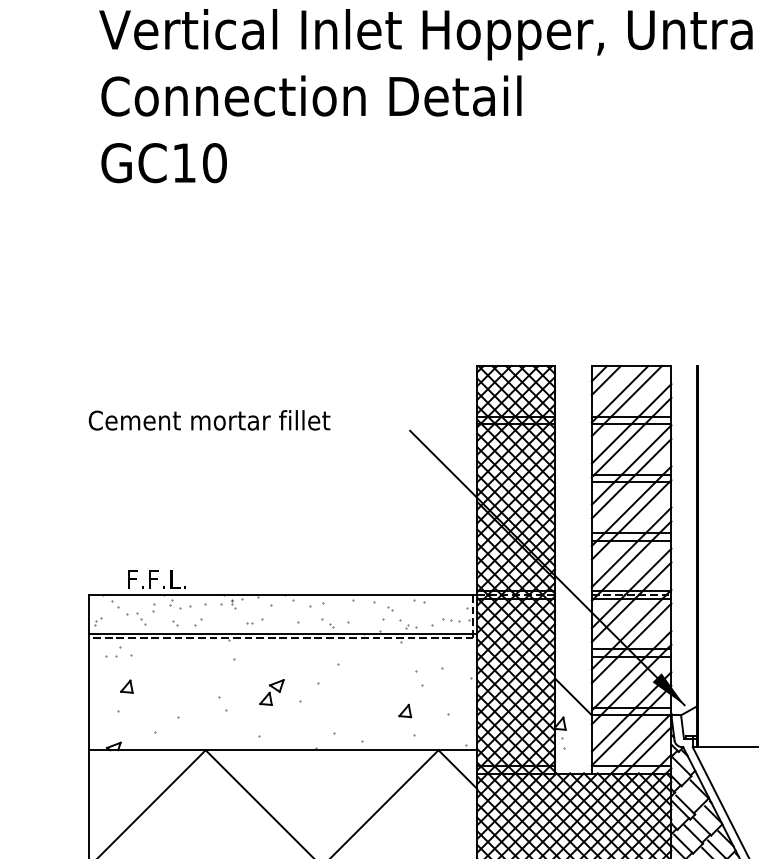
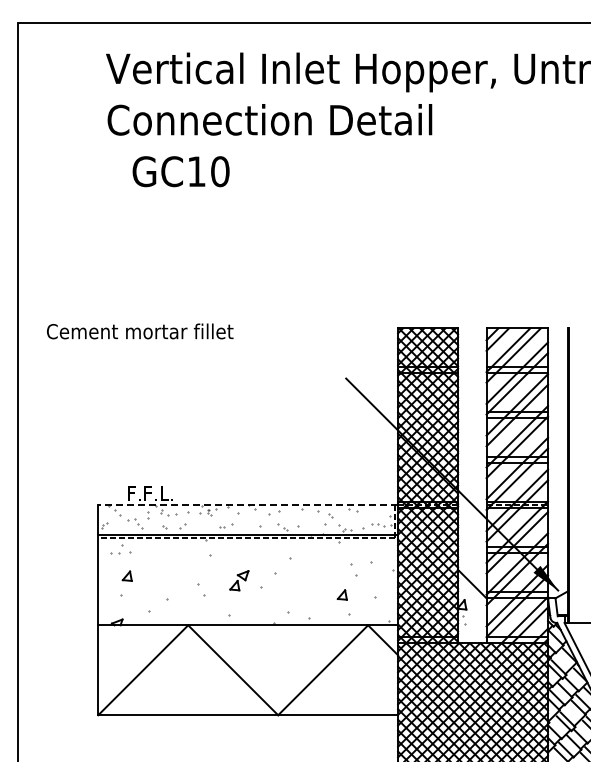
text: (163, 162) -> (180, 171), moved
text: (209, 420) -> (140, 331), moved
line: (283, 595) -> (248, 505), solid -> dashed

